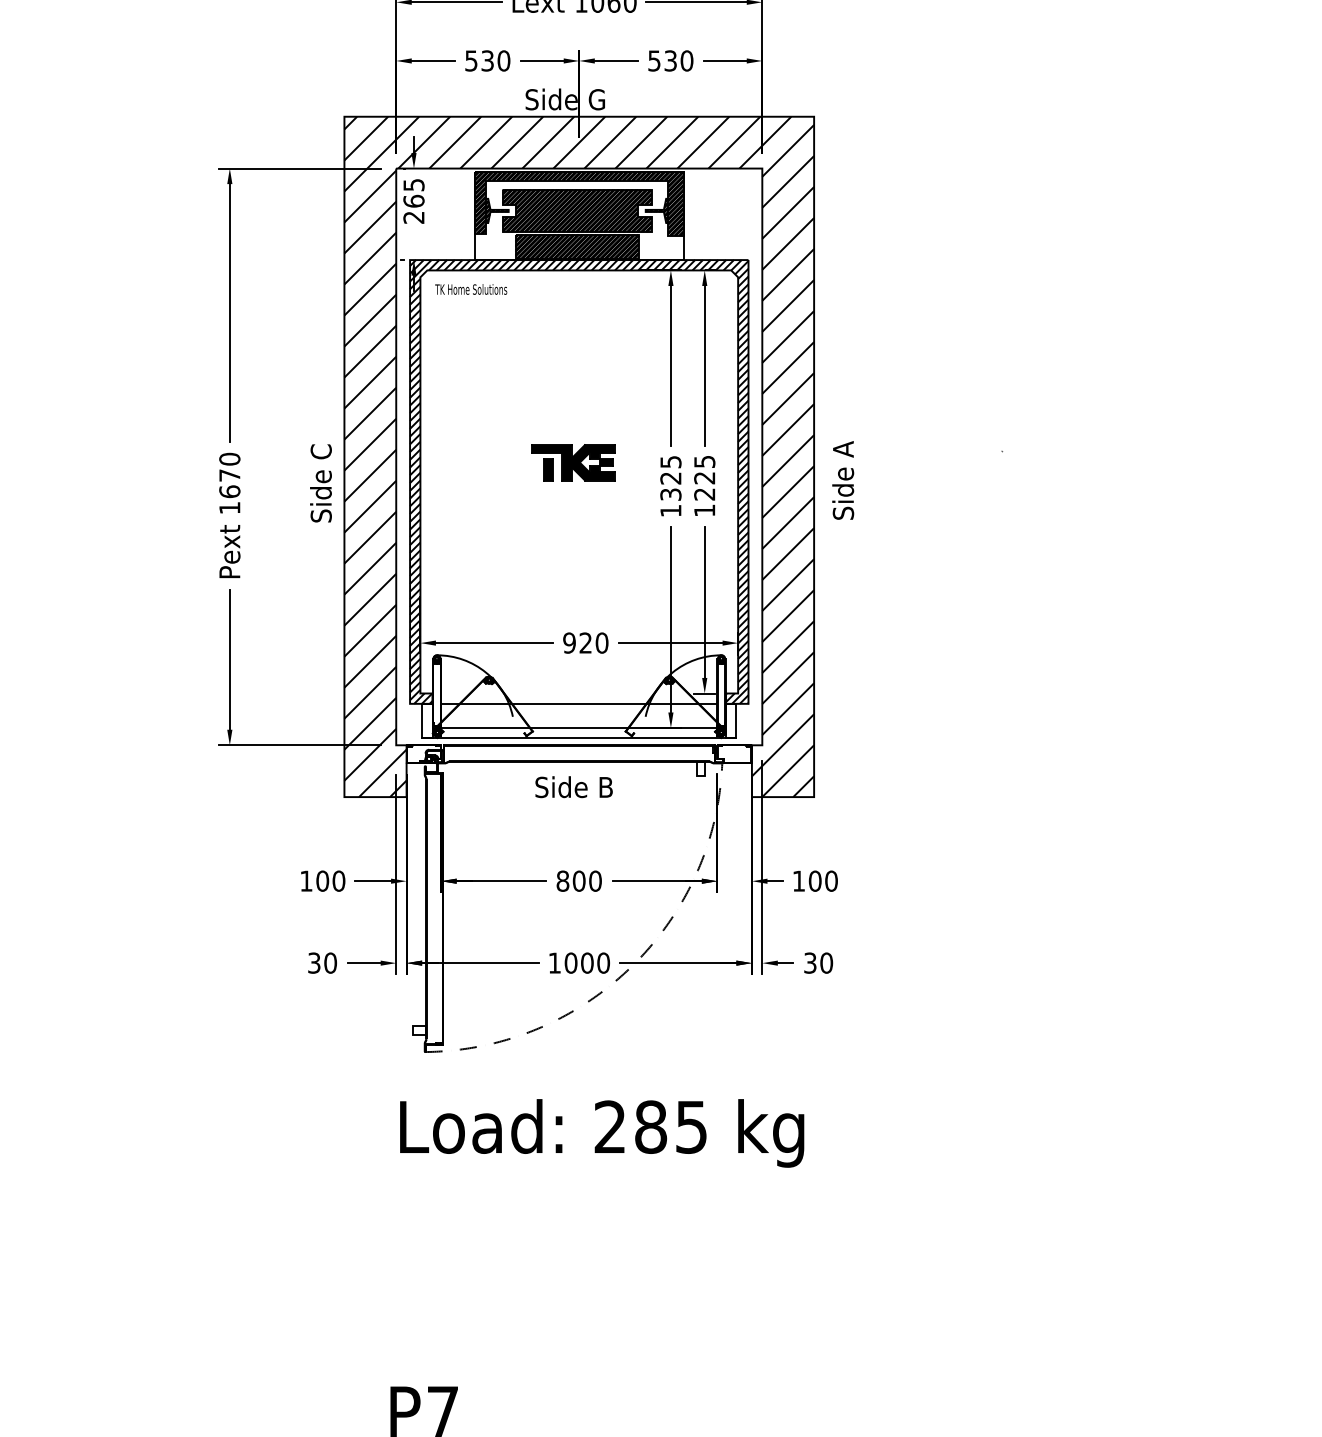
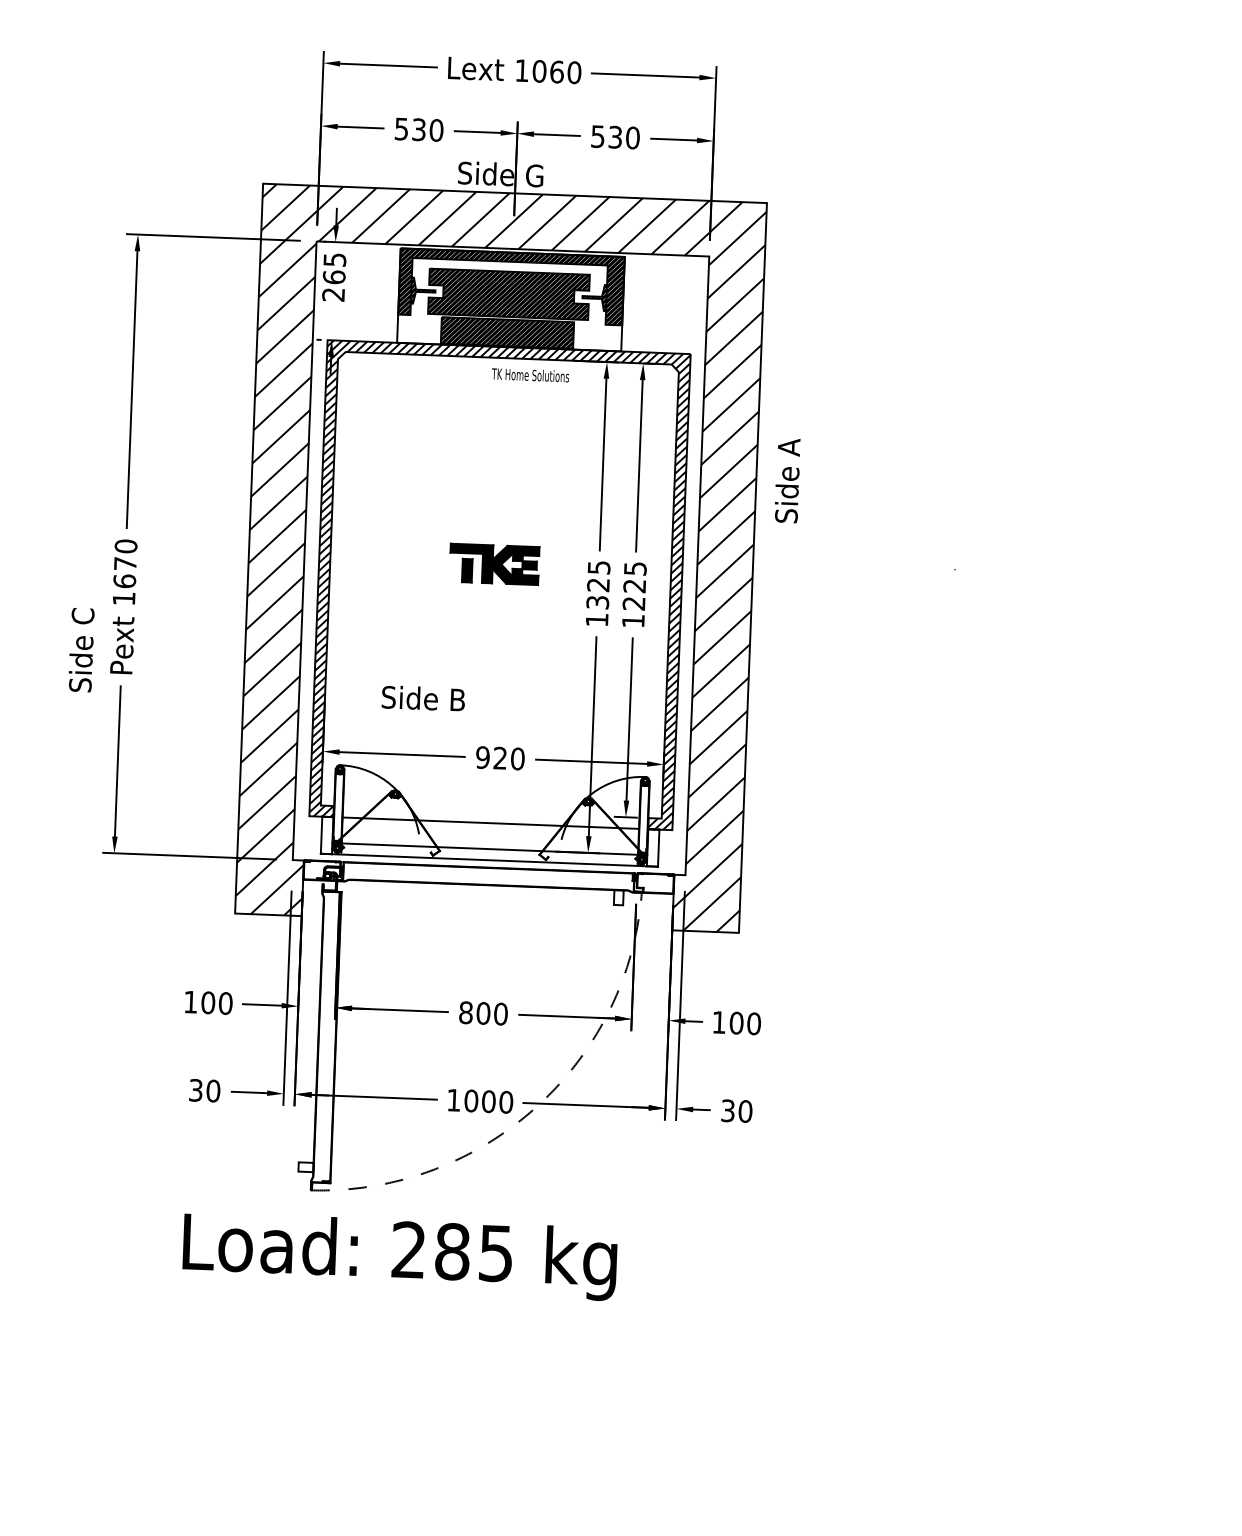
text: (471, 289) -> (530, 375), moved
text: (843, 480) -> (787, 480), moved
text: (320, 483) -> (80, 650), moved
text: (573, 787) -> (422, 698), moved
text: (602, 1133) -> (400, 1256), moved

